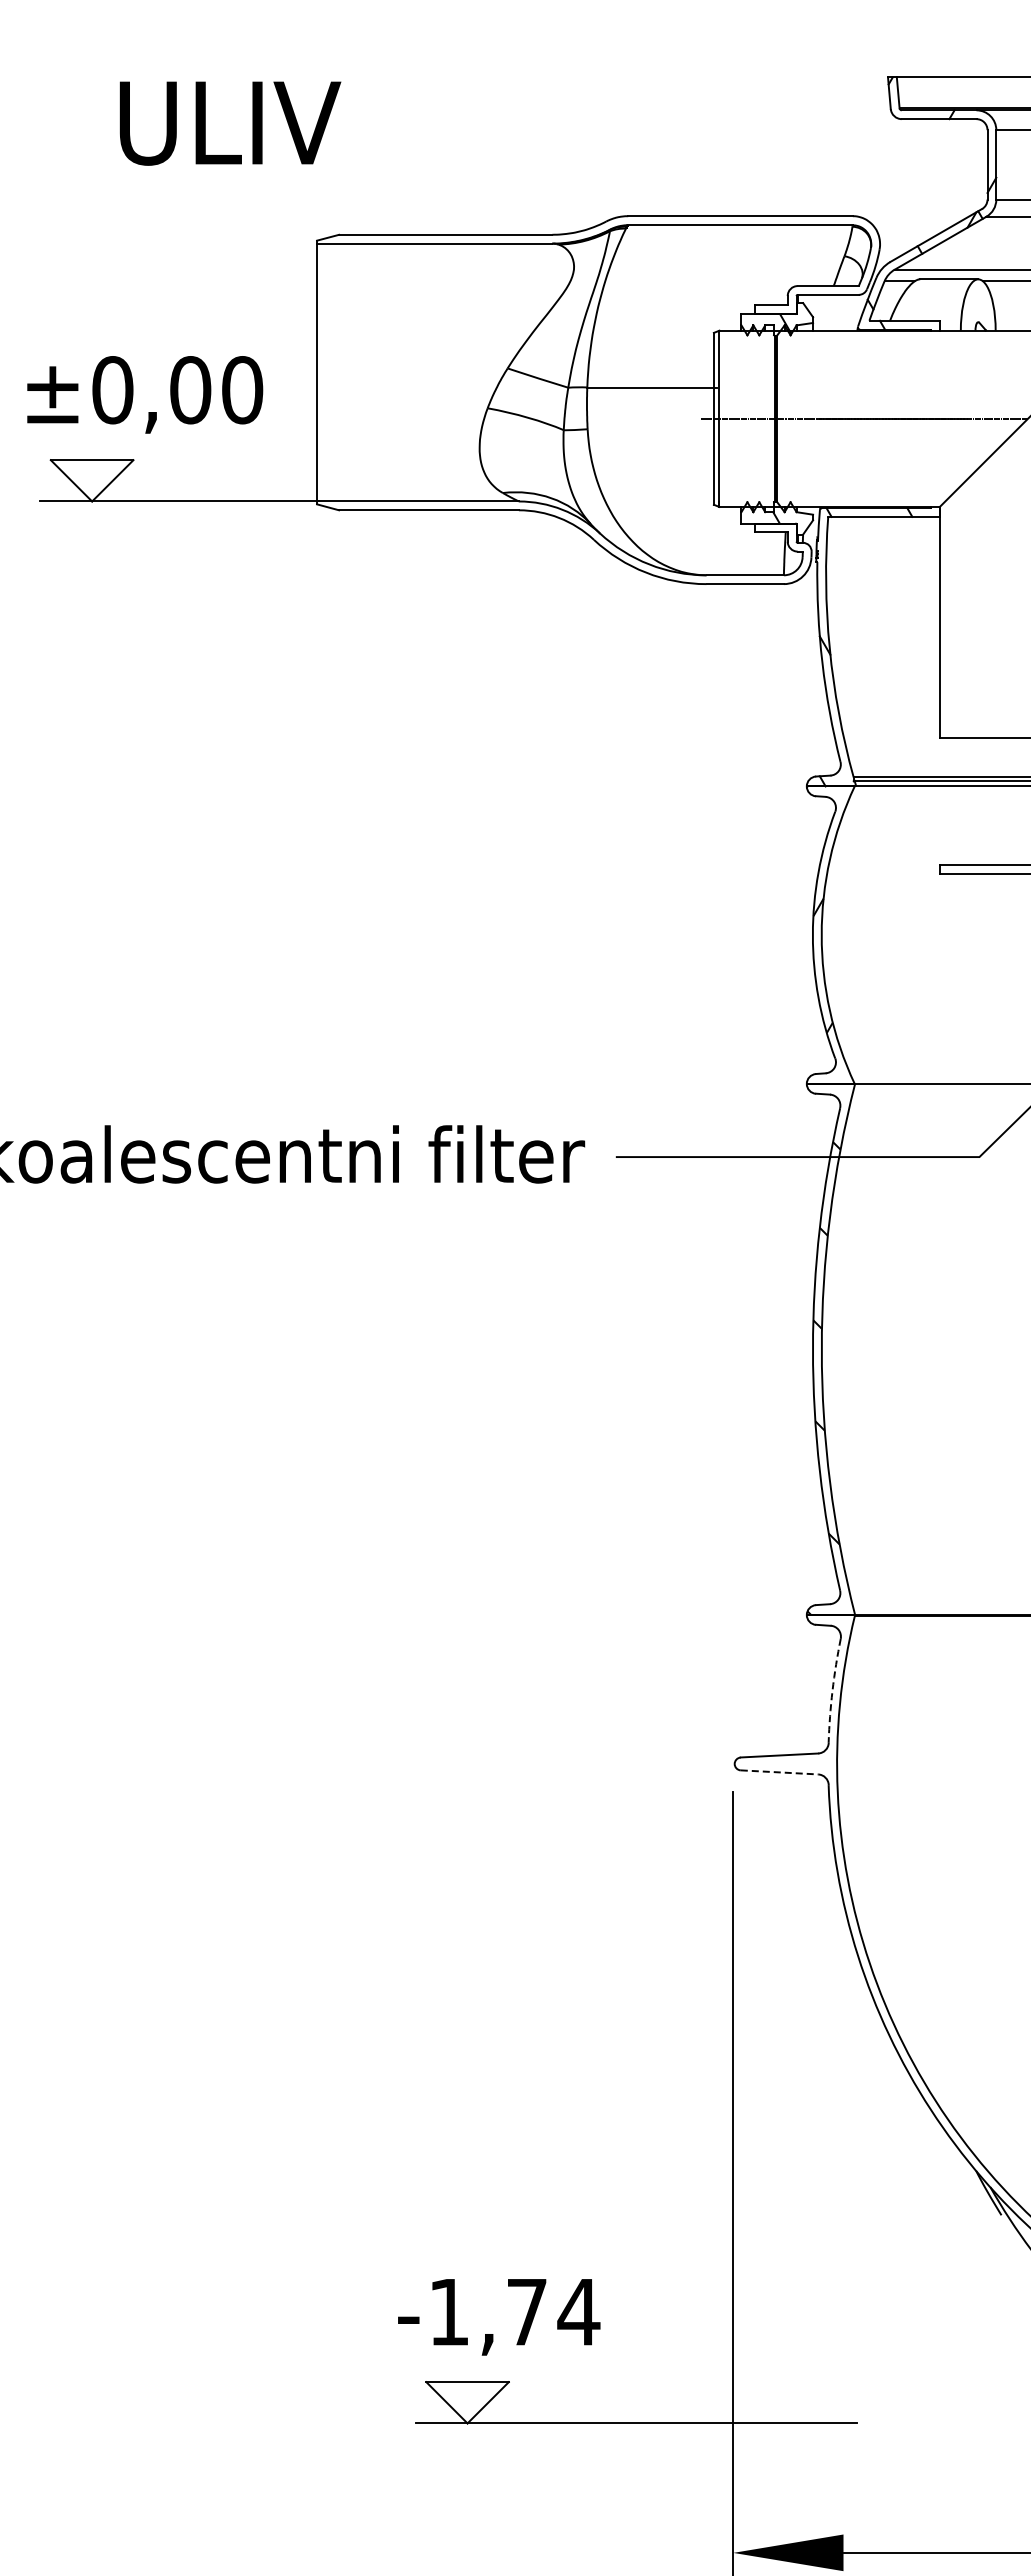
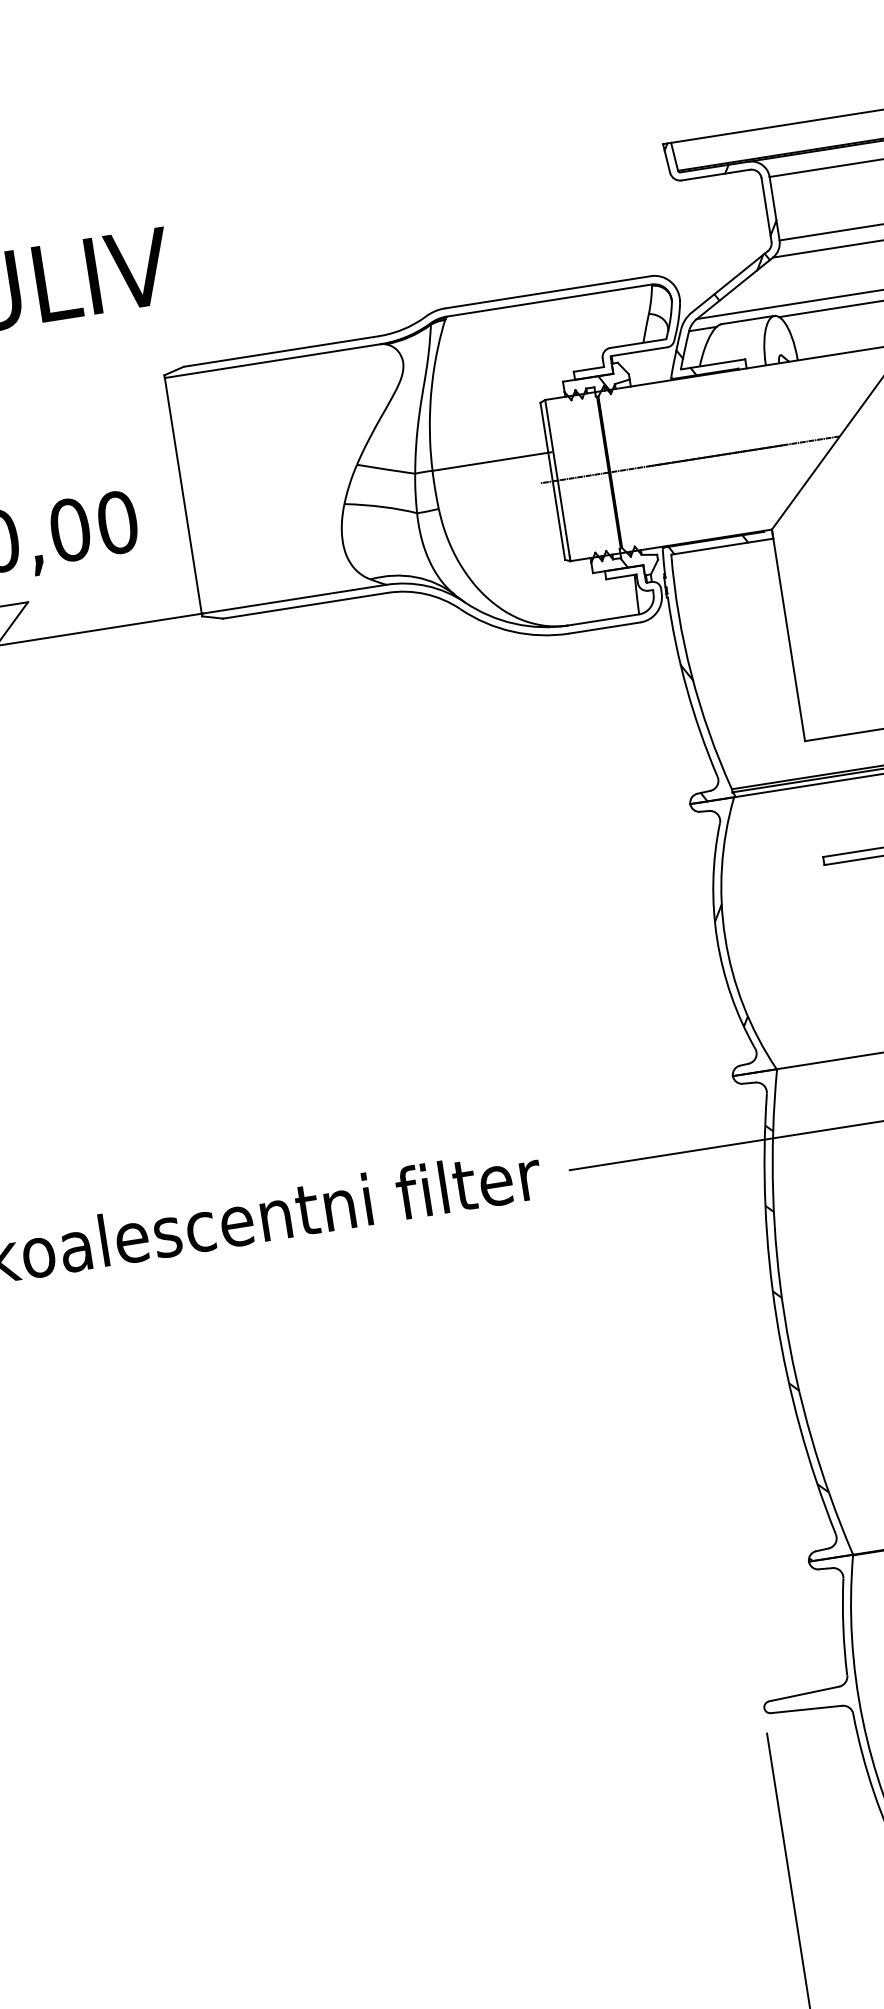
arc: (832, 1690) -> (843, 1627), dashed -> solid
line: (779, 1772) -> (806, 1709), dashed -> solid

